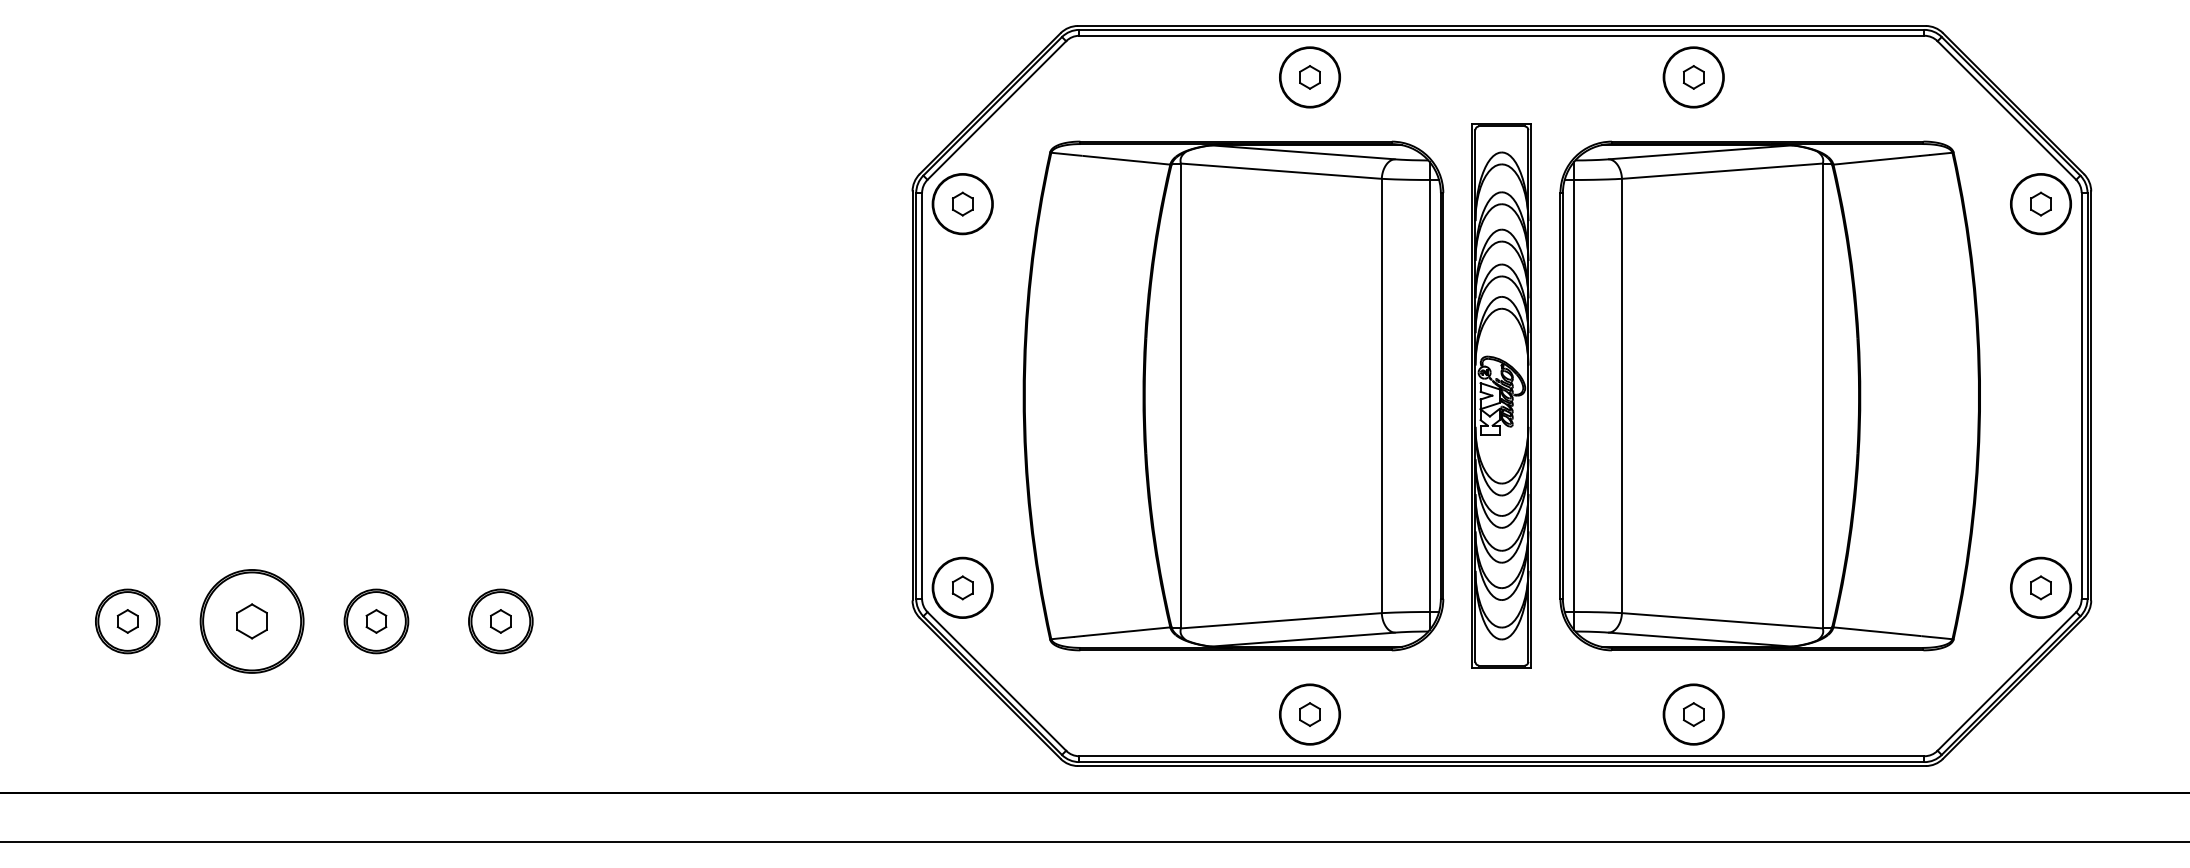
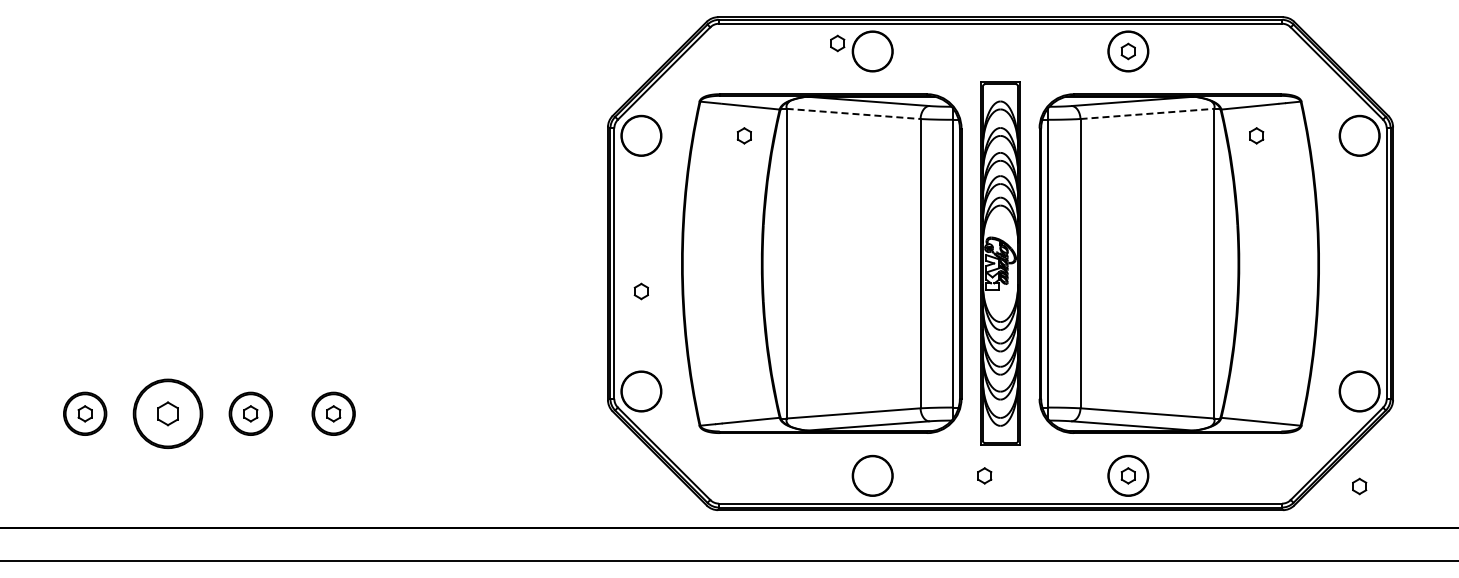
part: (1309, 77) -> (837, 43), moved
line: (1282, 170) -> (854, 113), solid -> dashed
line: (1722, 170) -> (1147, 113), solid -> dashed
part: (961, 203) -> (743, 135), moved
part: (2040, 203) -> (1256, 135), moved
part: (961, 587) -> (640, 291), moved
part: (2040, 587) -> (1359, 486), moved
part: (1309, 713) -> (984, 475), moved

